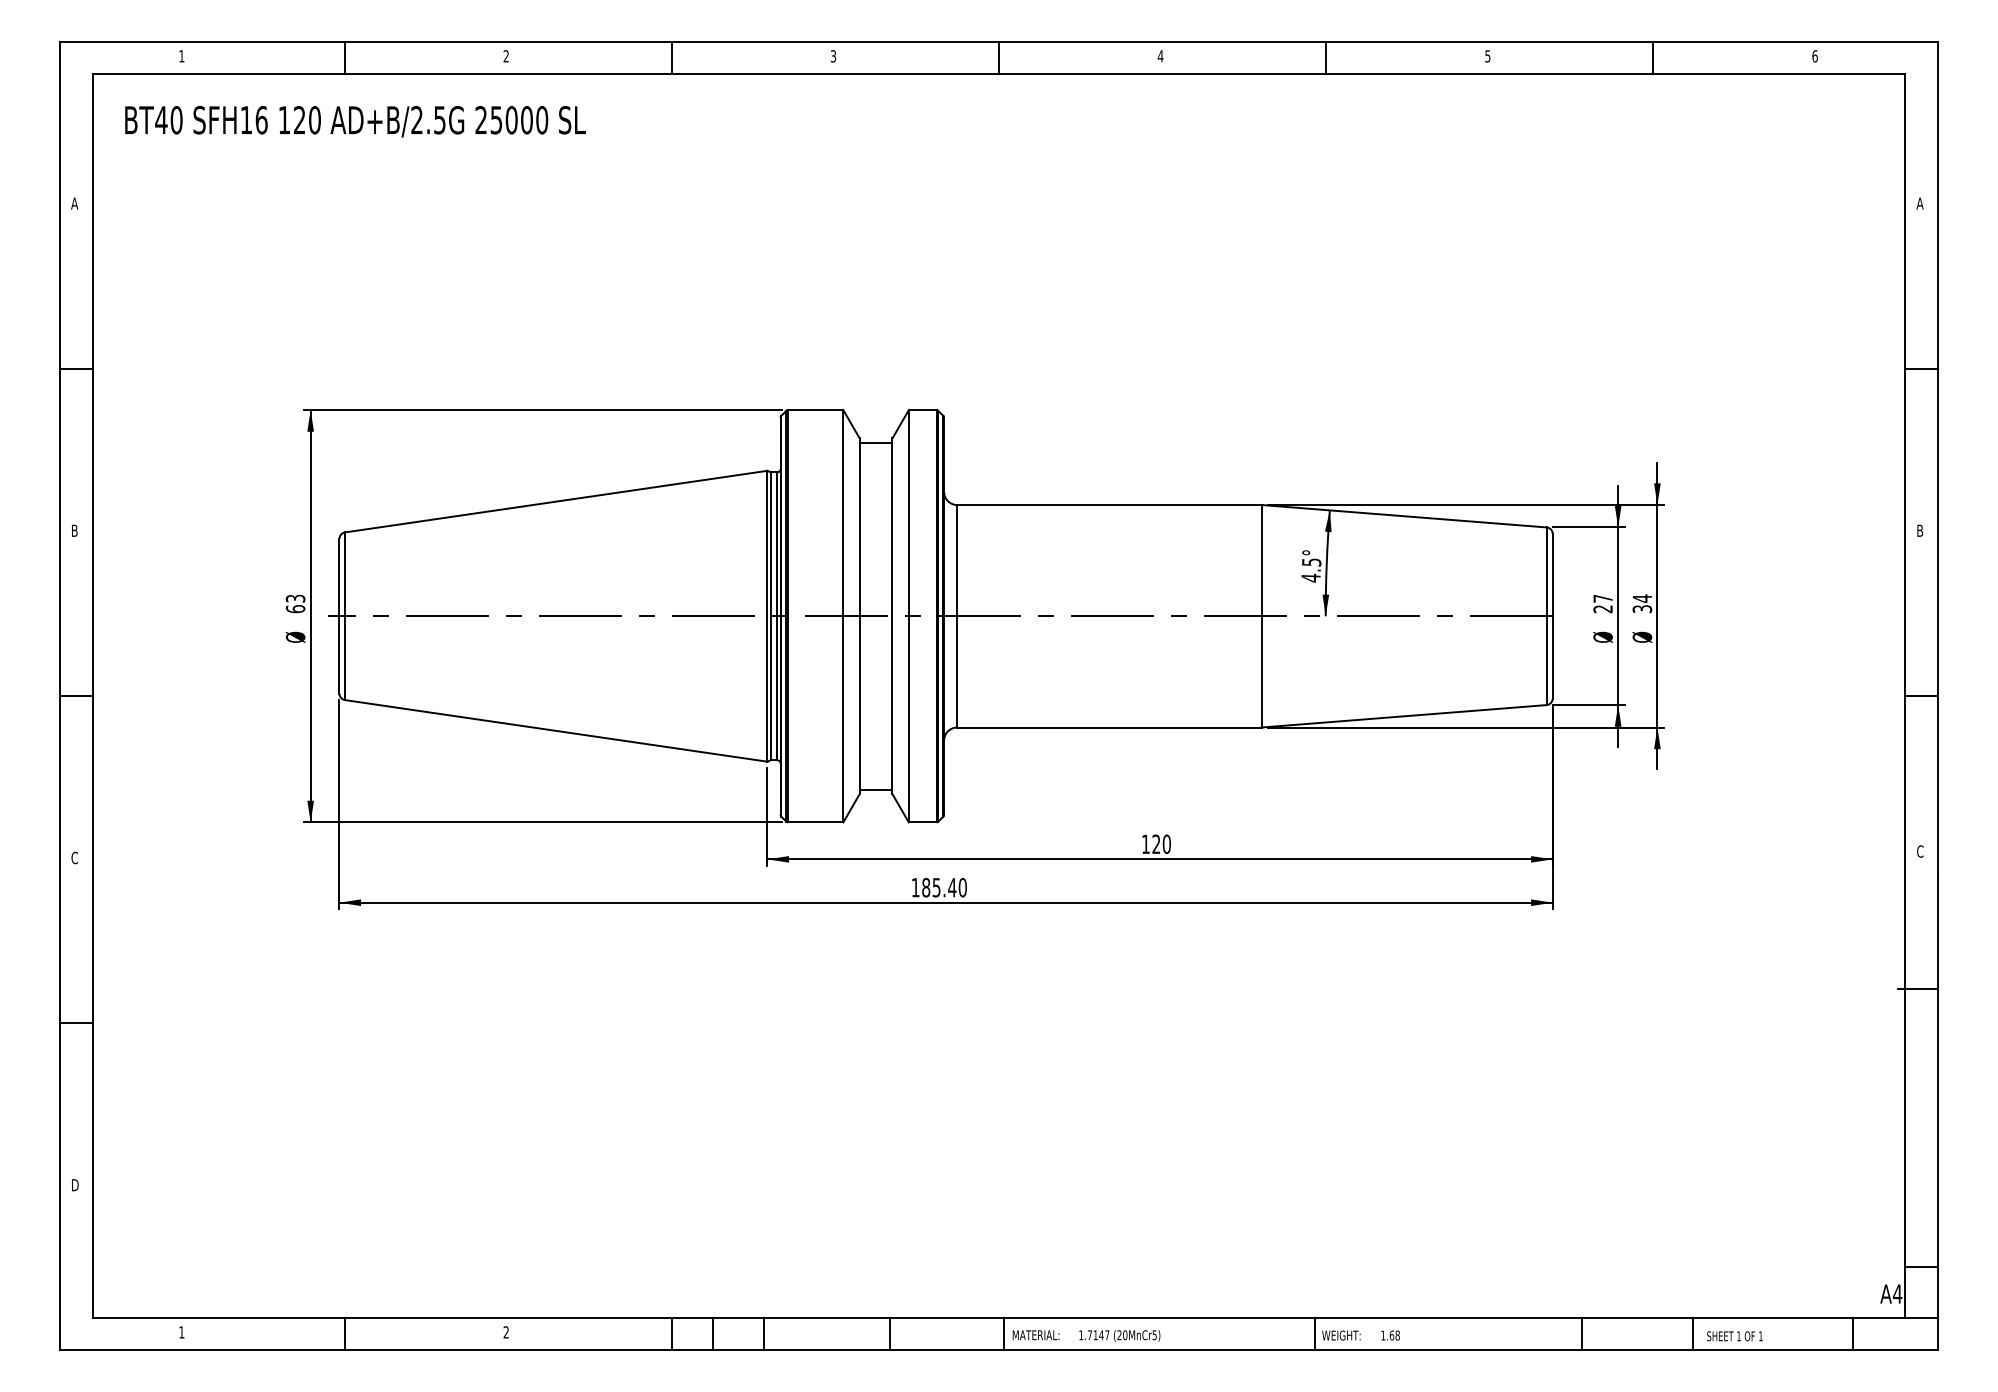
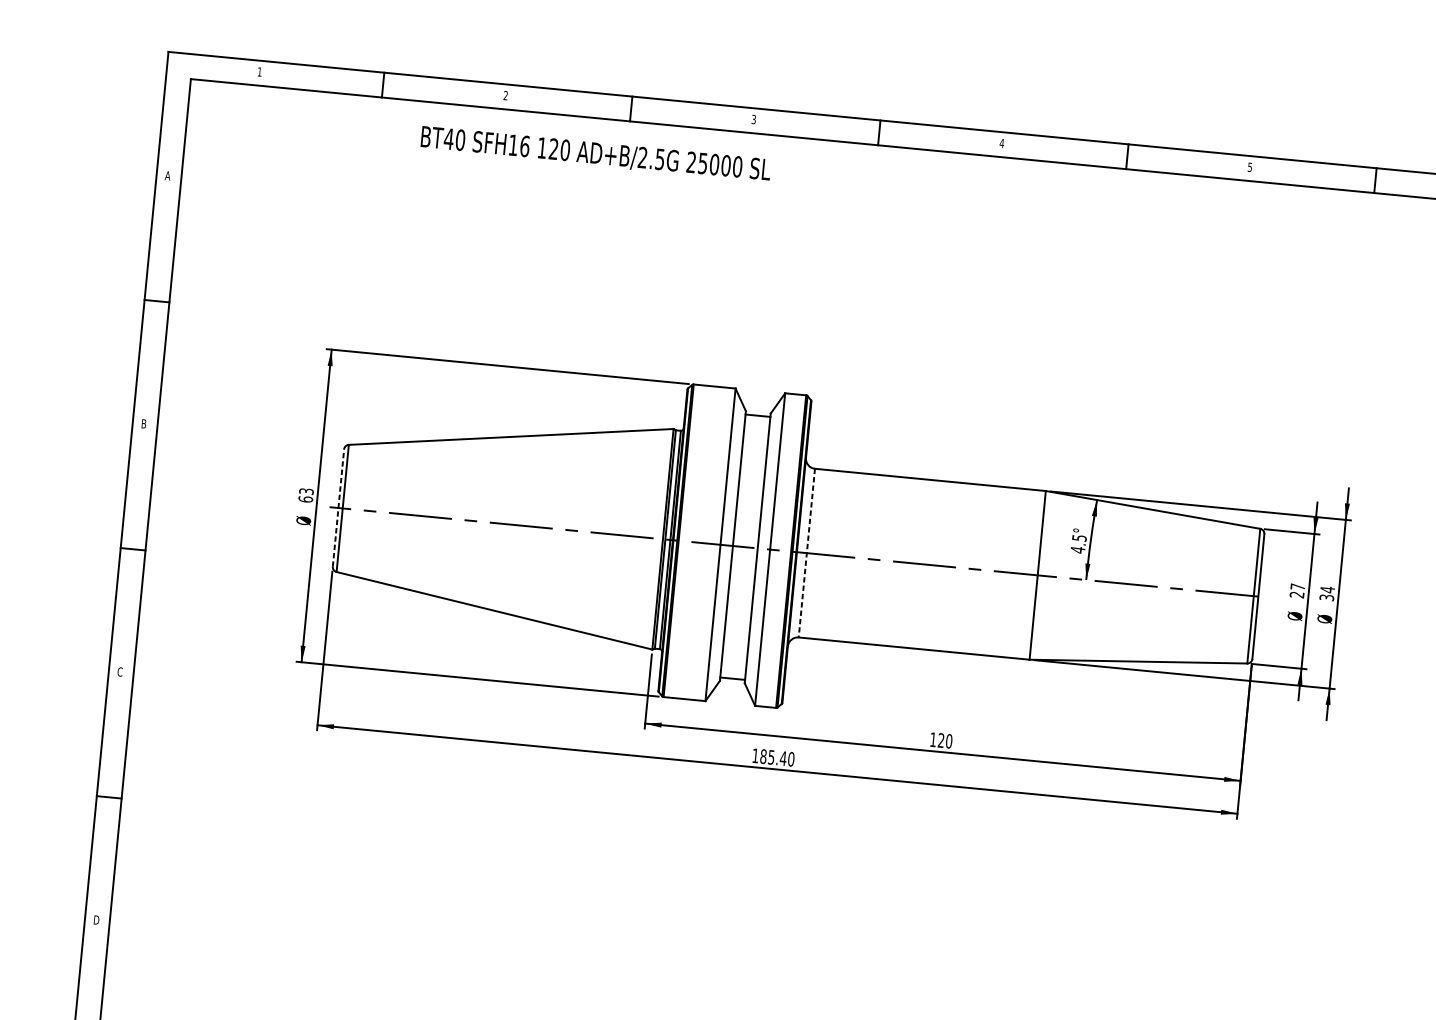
text: (355, 121) -> (596, 154), moved
line: (339, 615) -> (338, 507), solid -> dashed
line: (957, 616) -> (807, 553), solid -> dashed

